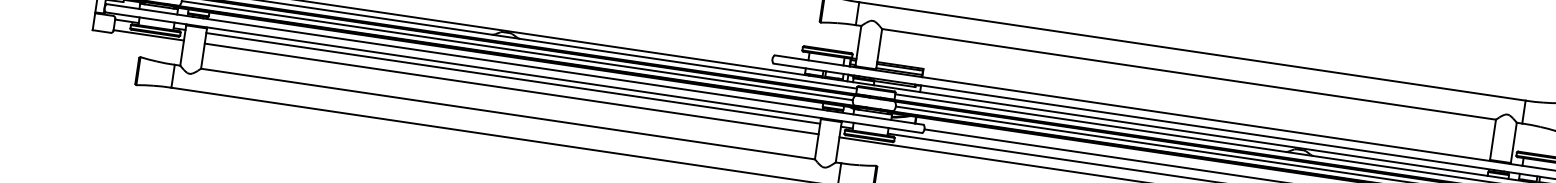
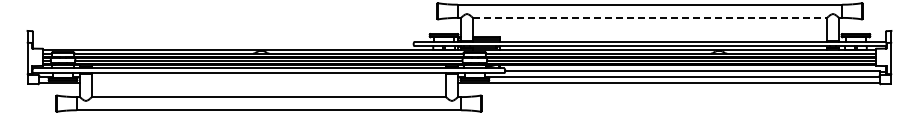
line: (1189, 73) -> (650, 17), solid -> dashed
line: (512, 78) -> (268, 76), removed
line: (510, 88) -> (268, 82), removed

